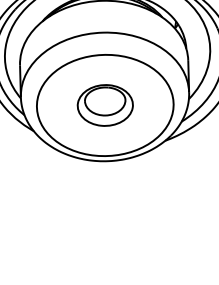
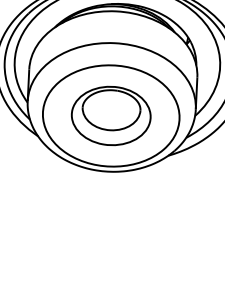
part: (105, 104) -> (111, 115), size x1.43

